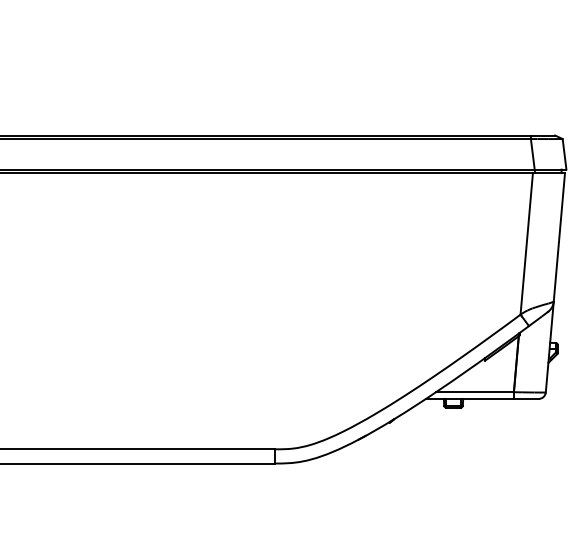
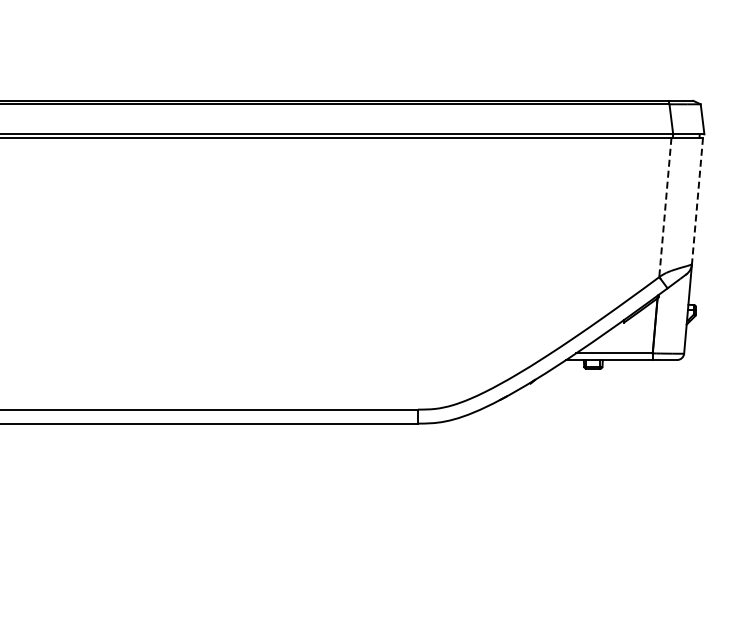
line: (559, 237) -> (697, 201), solid -> dashed
line: (526, 243) -> (665, 207), solid -> dashed

